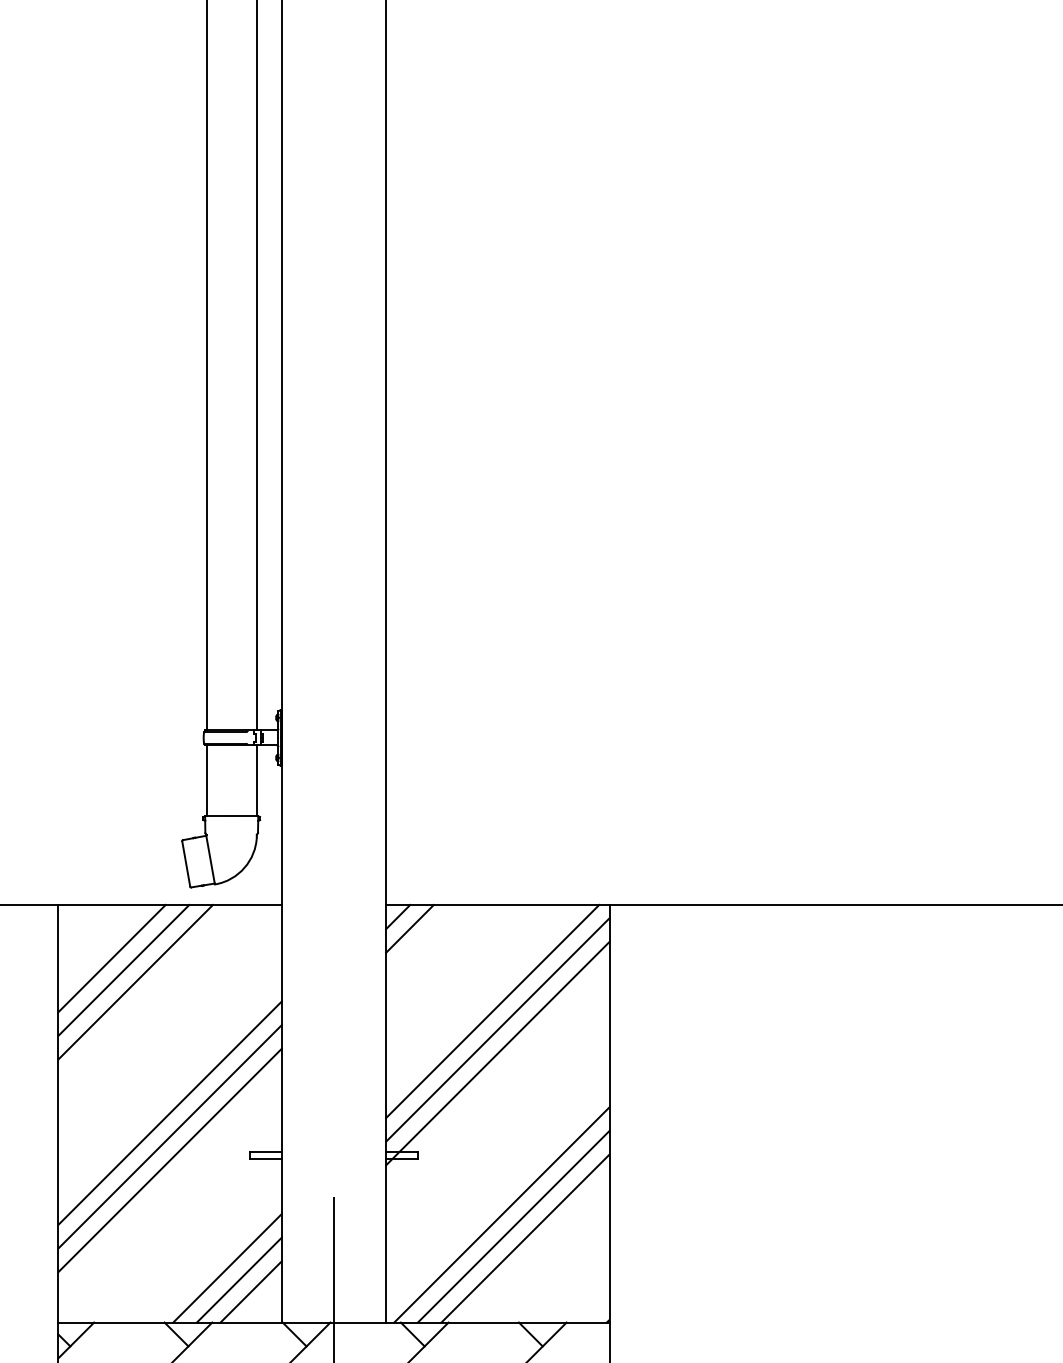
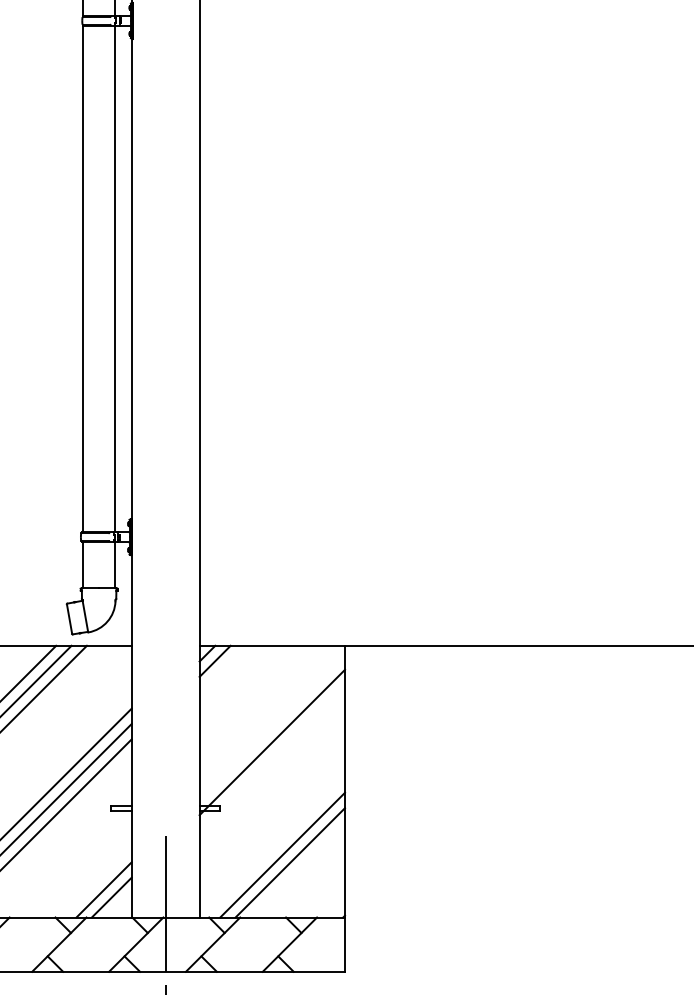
line: (491, 1010) -> (268, 714), removed
line: (498, 1029) -> (272, 726), removed
line: (501, 1214) -> (274, 847), removed
line: (227, 1267) -> (96, 881), removed

